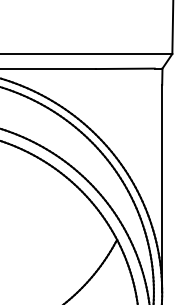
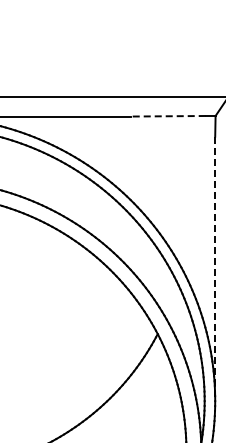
line: (124, 68) -> (167, 116), solid -> dashed
line: (162, 189) -> (215, 269), solid -> dashed

